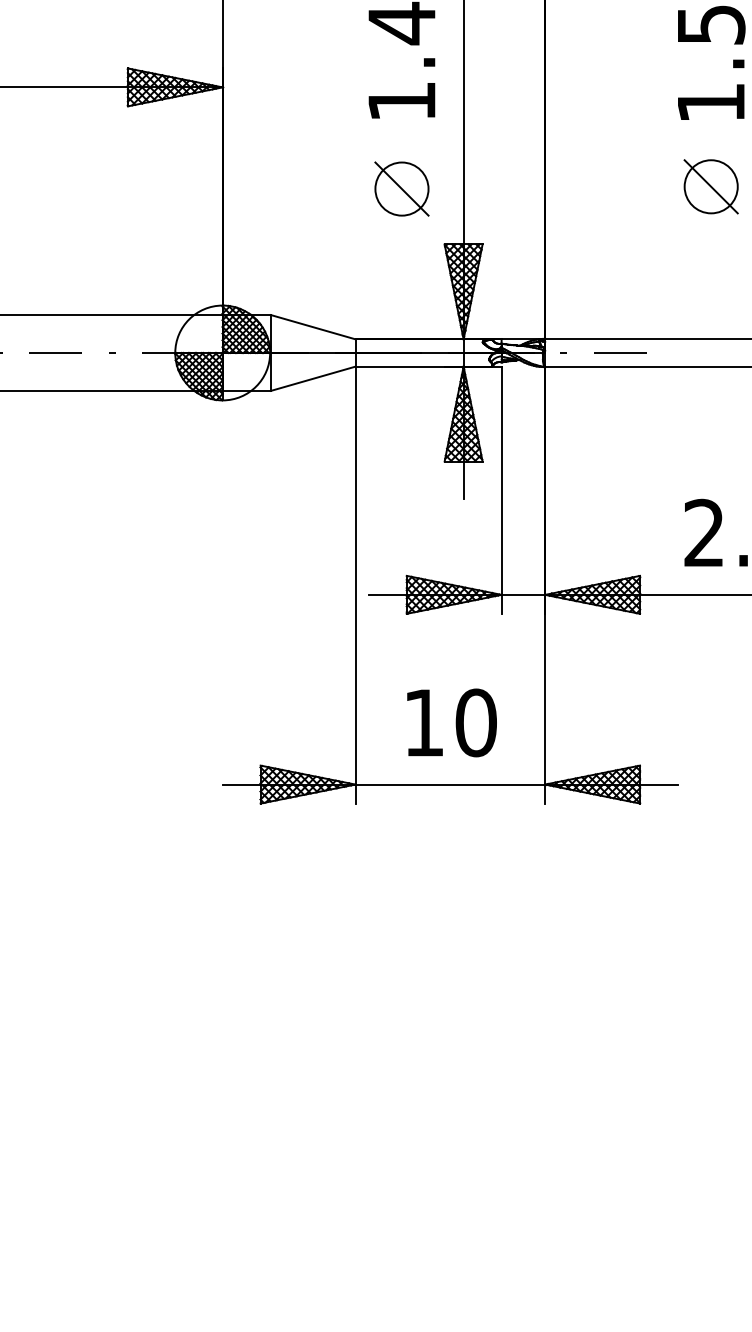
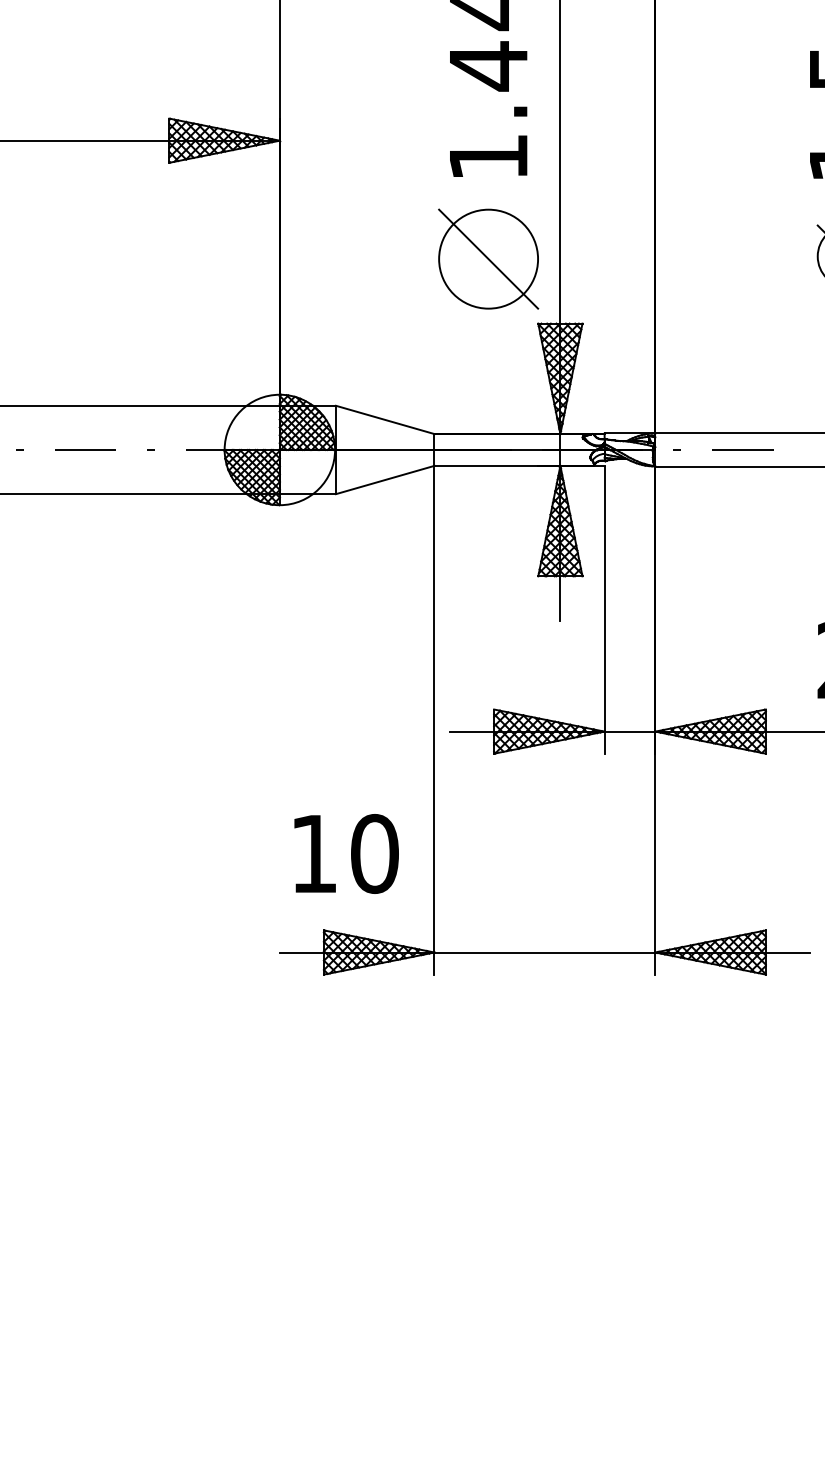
part: (401, 188) -> (488, 258), size x1.6
text: (451, 722) -> (345, 853), moved

